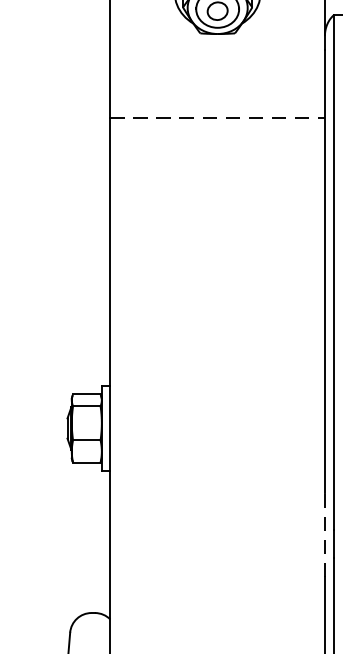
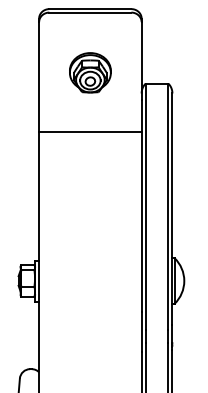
line: (217, 117) -> (90, 132), dashed -> solid
line: (324, 534) -> (141, 331), dashed -> solid

